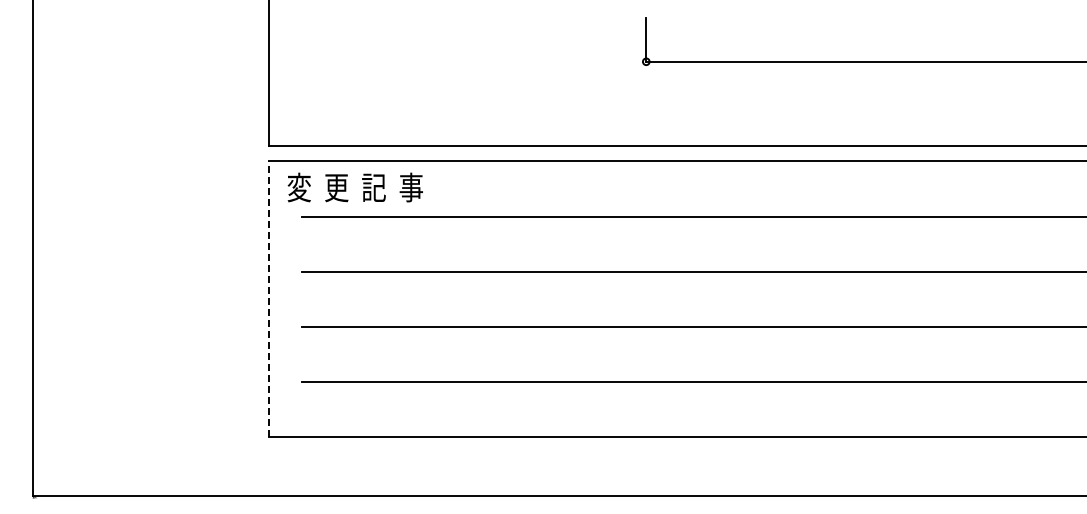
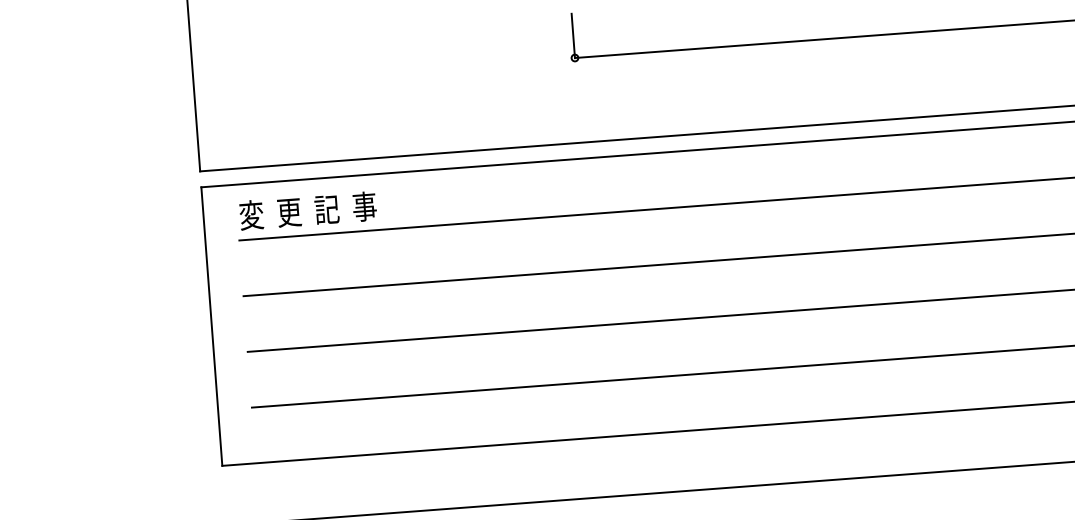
text: (354, 187) -> (307, 210), moved
line: (268, 299) -> (211, 326), dashed -> solid

